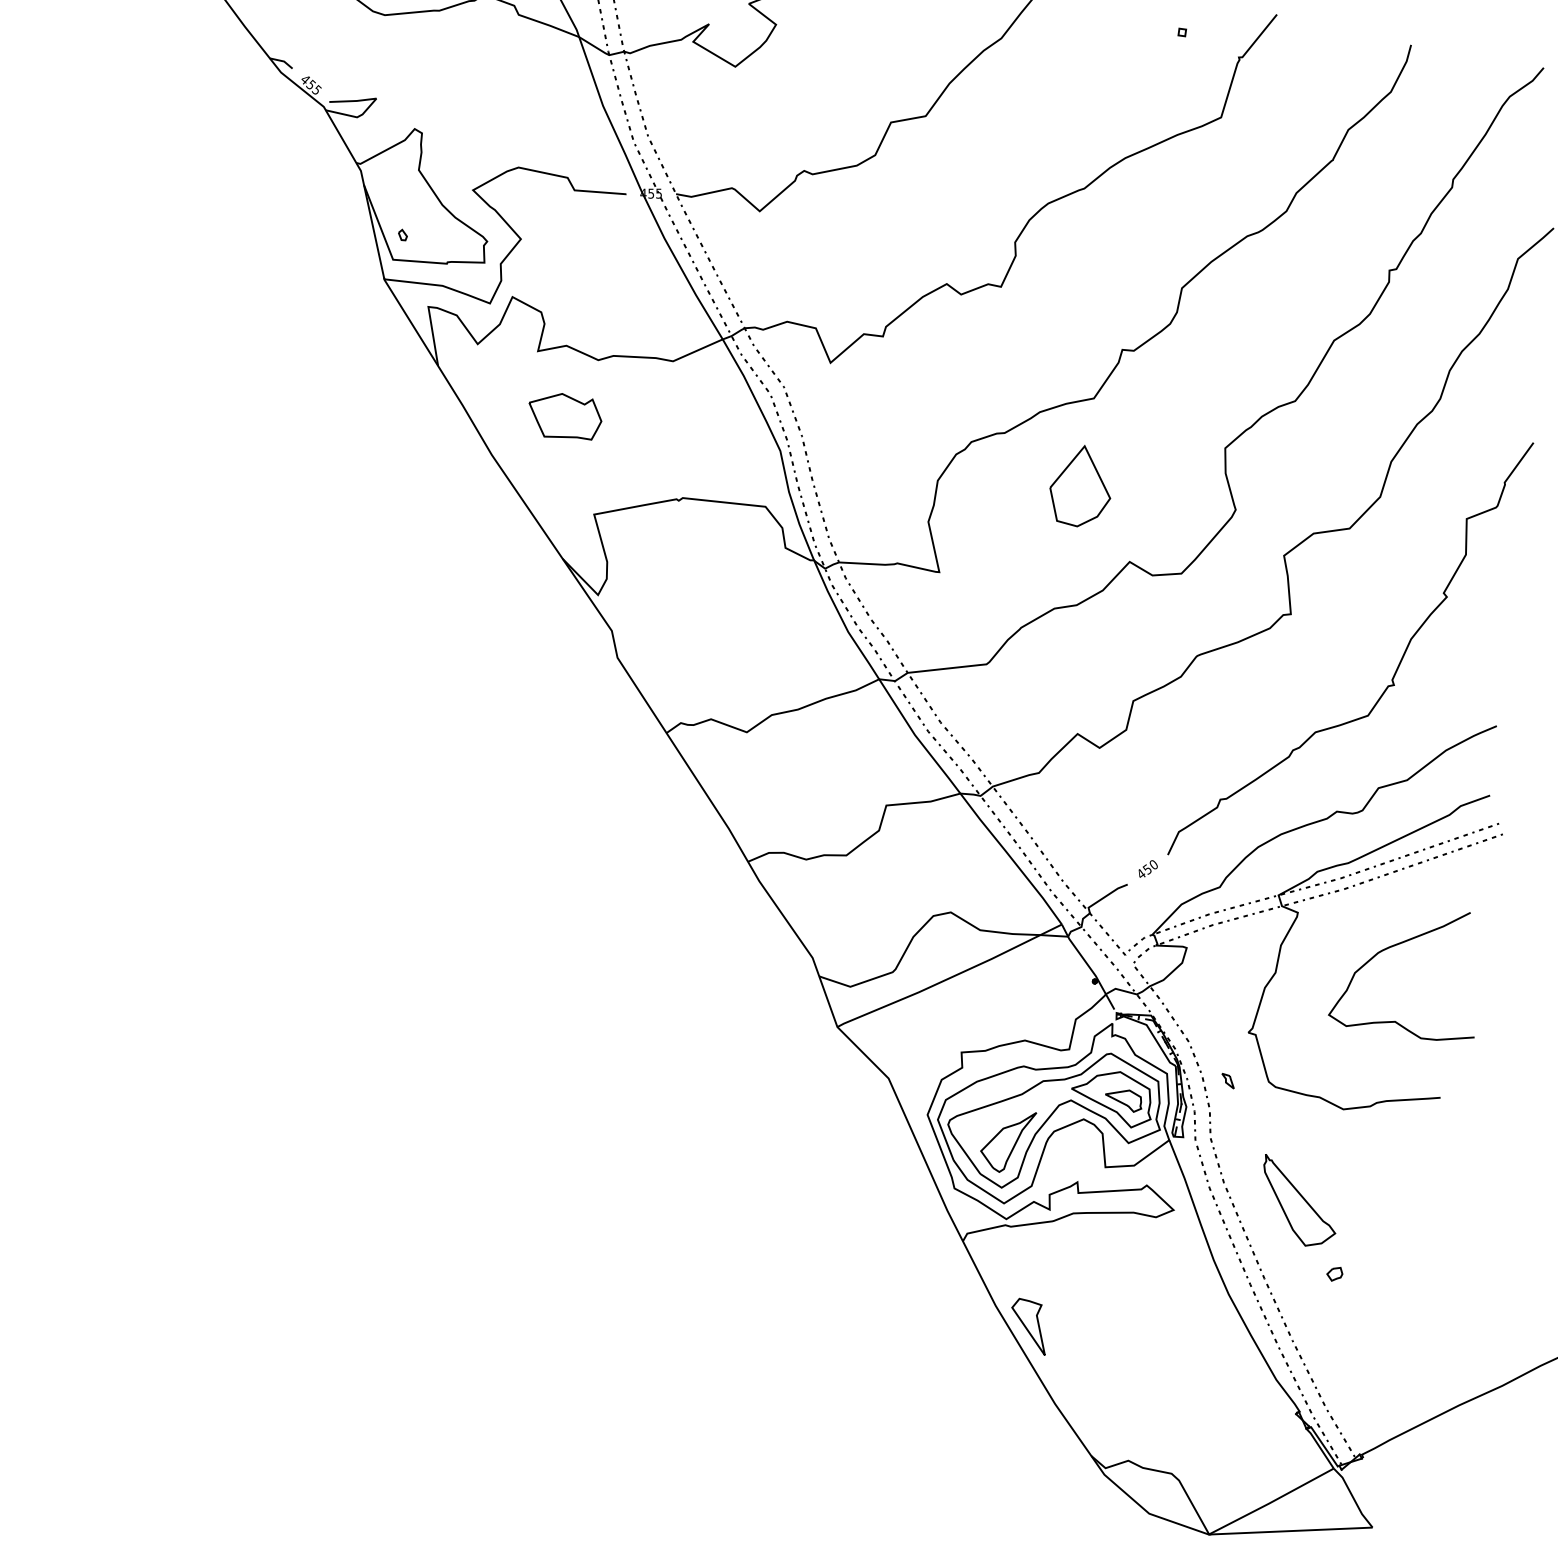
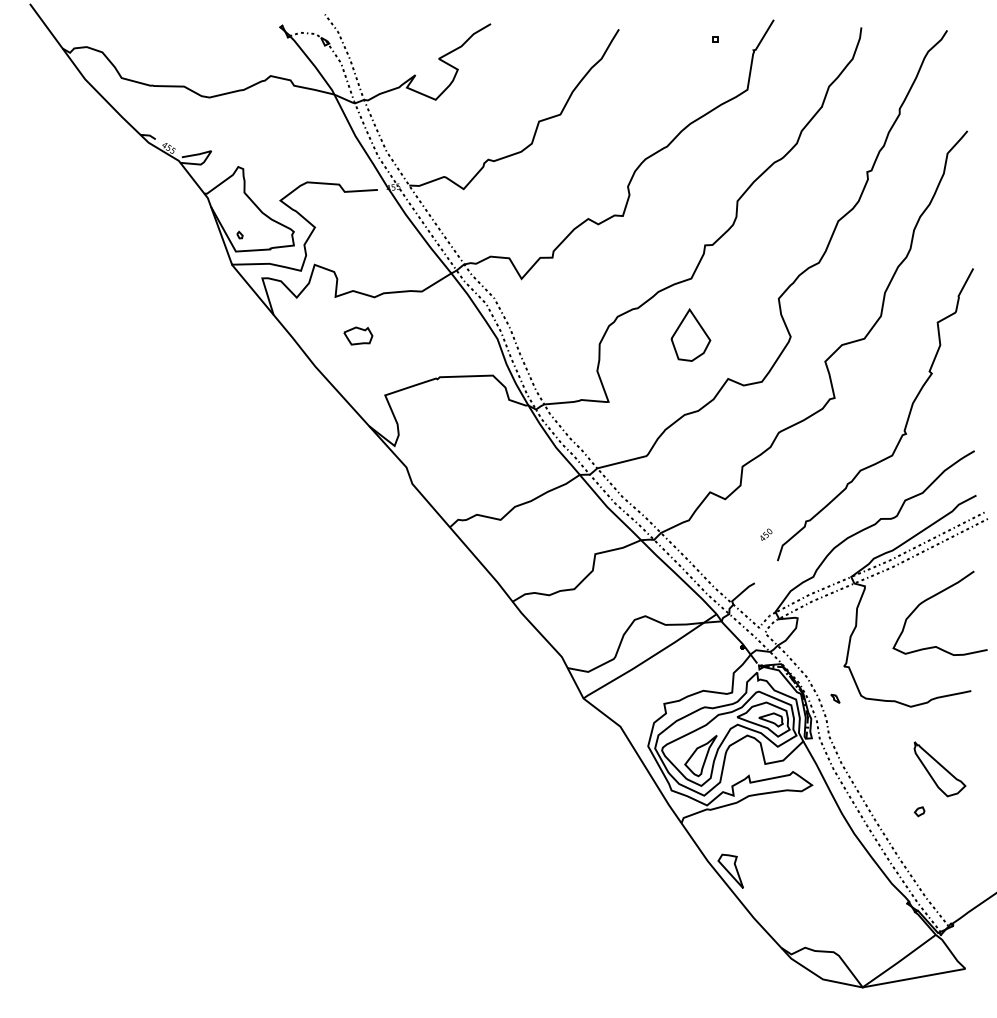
part: (565, 415) -> (358, 335), size x0.6
text: (1148, 868) -> (766, 534), moved
part: (1298, 1202) -> (939, 769), moved

